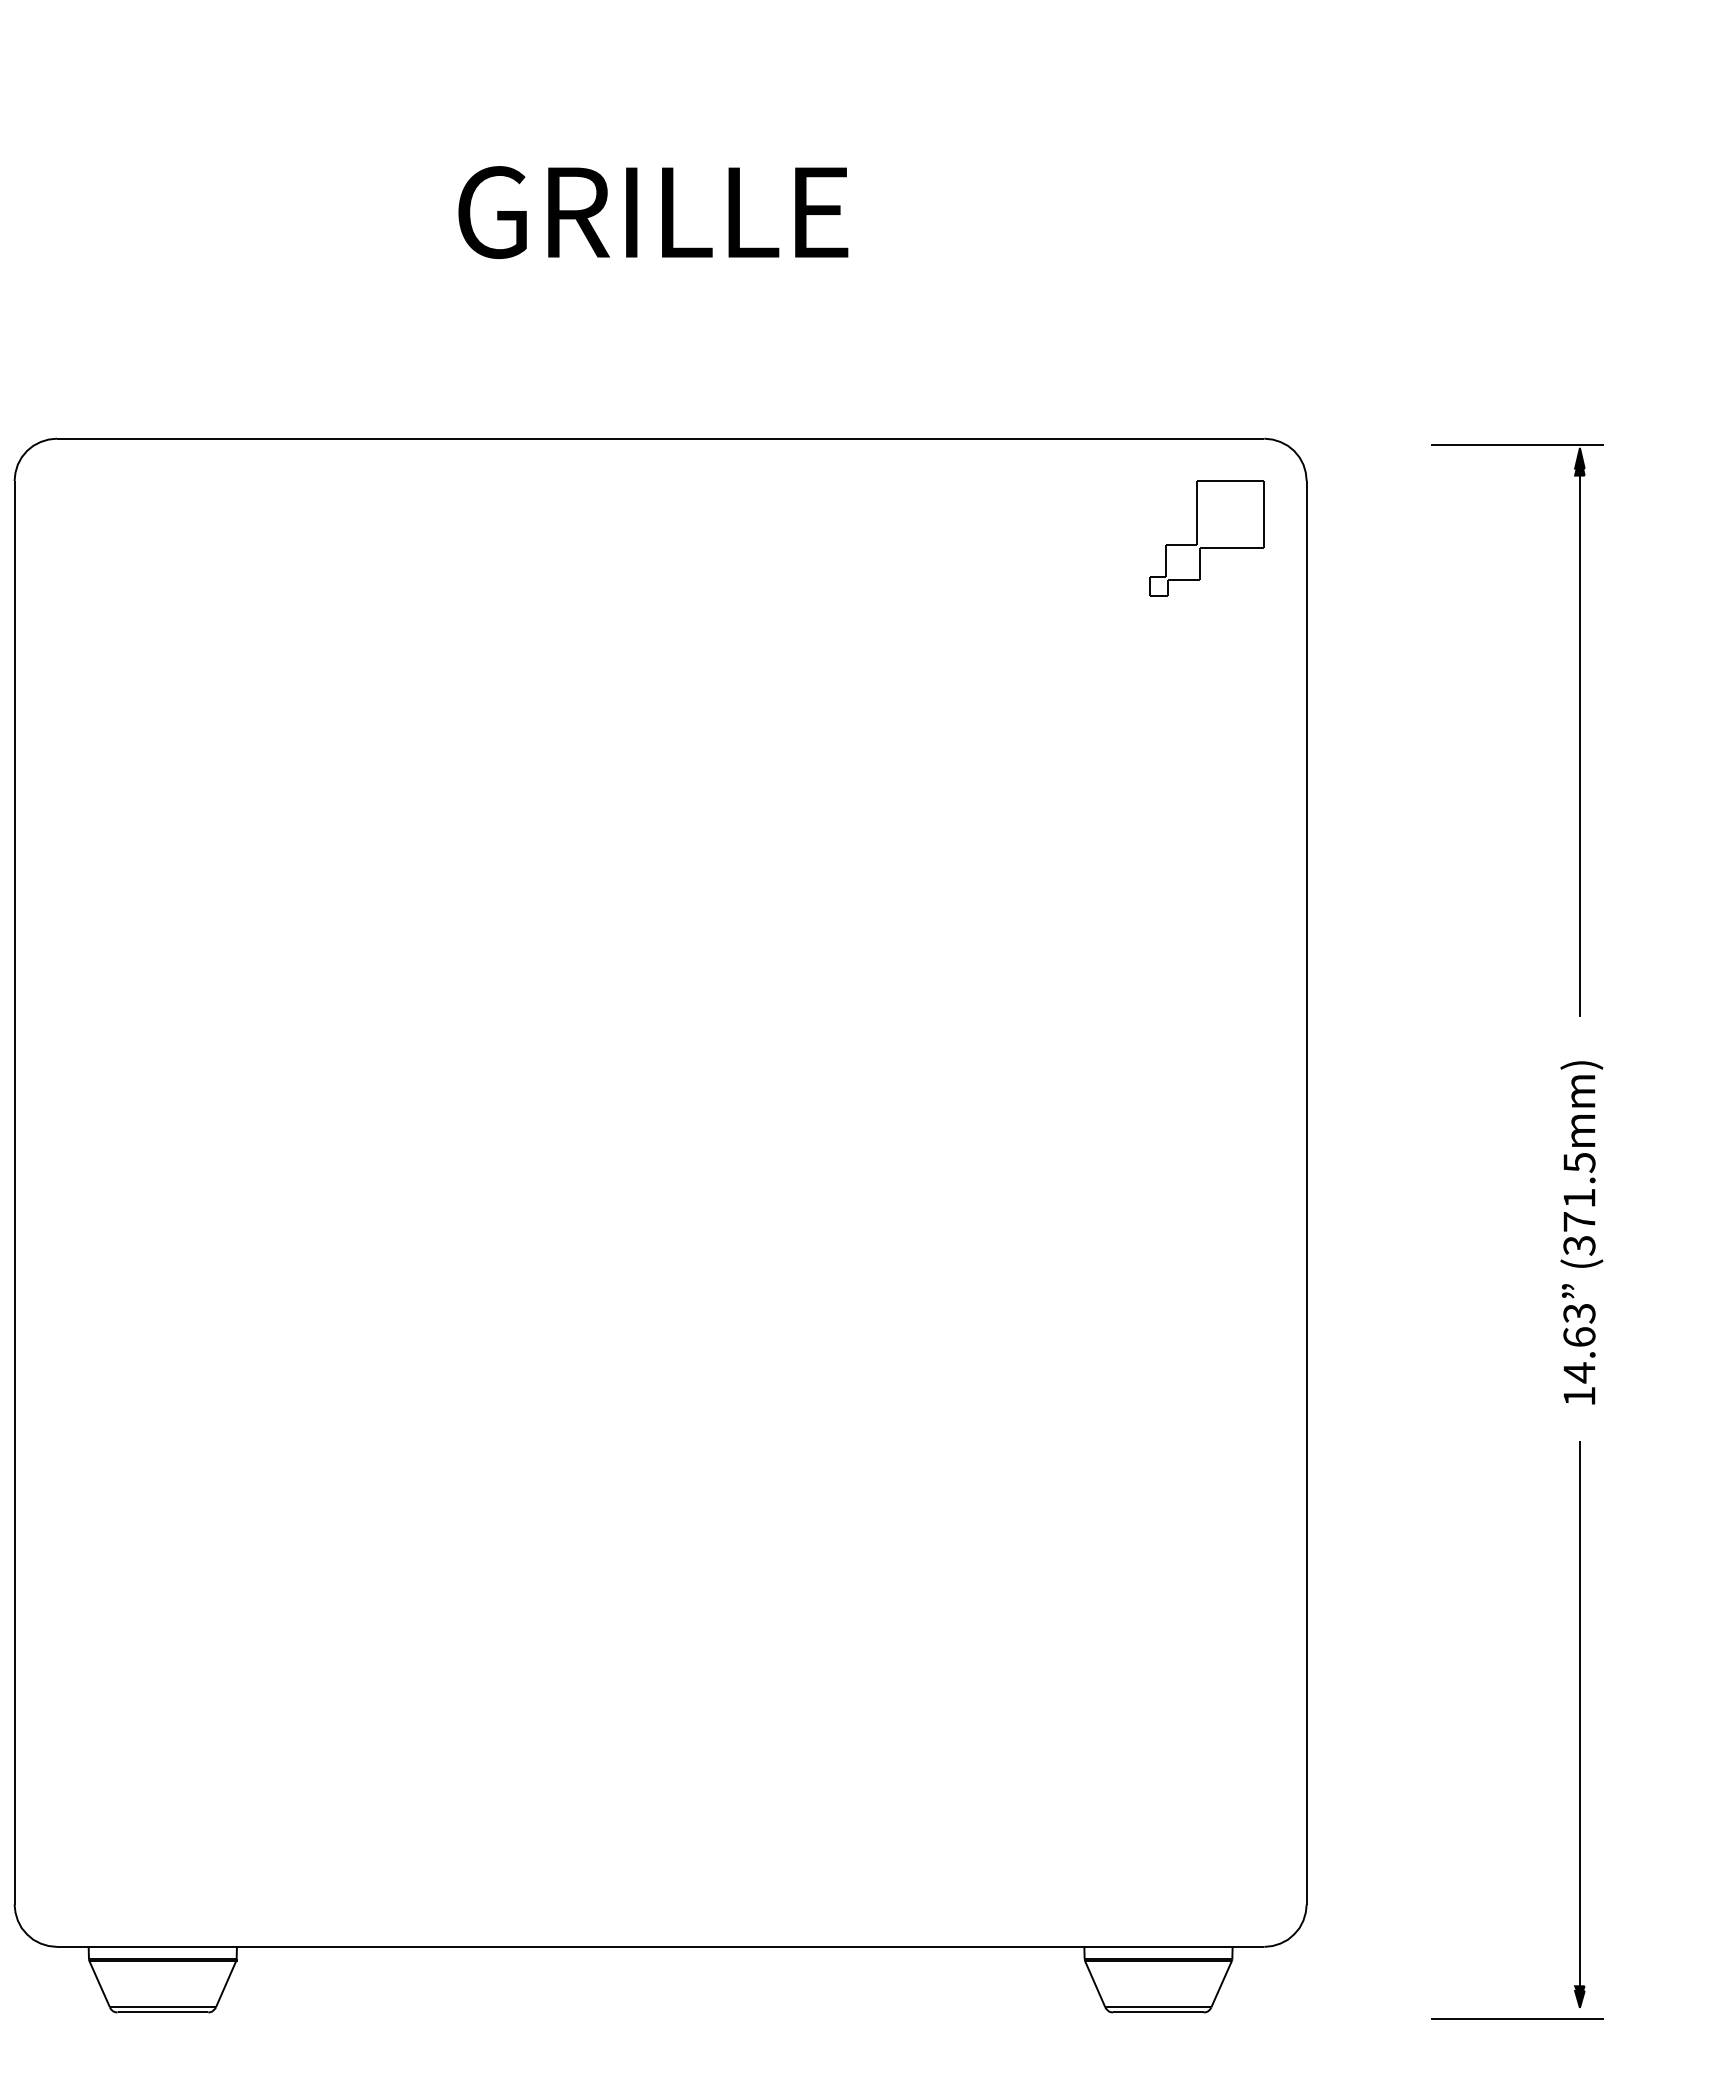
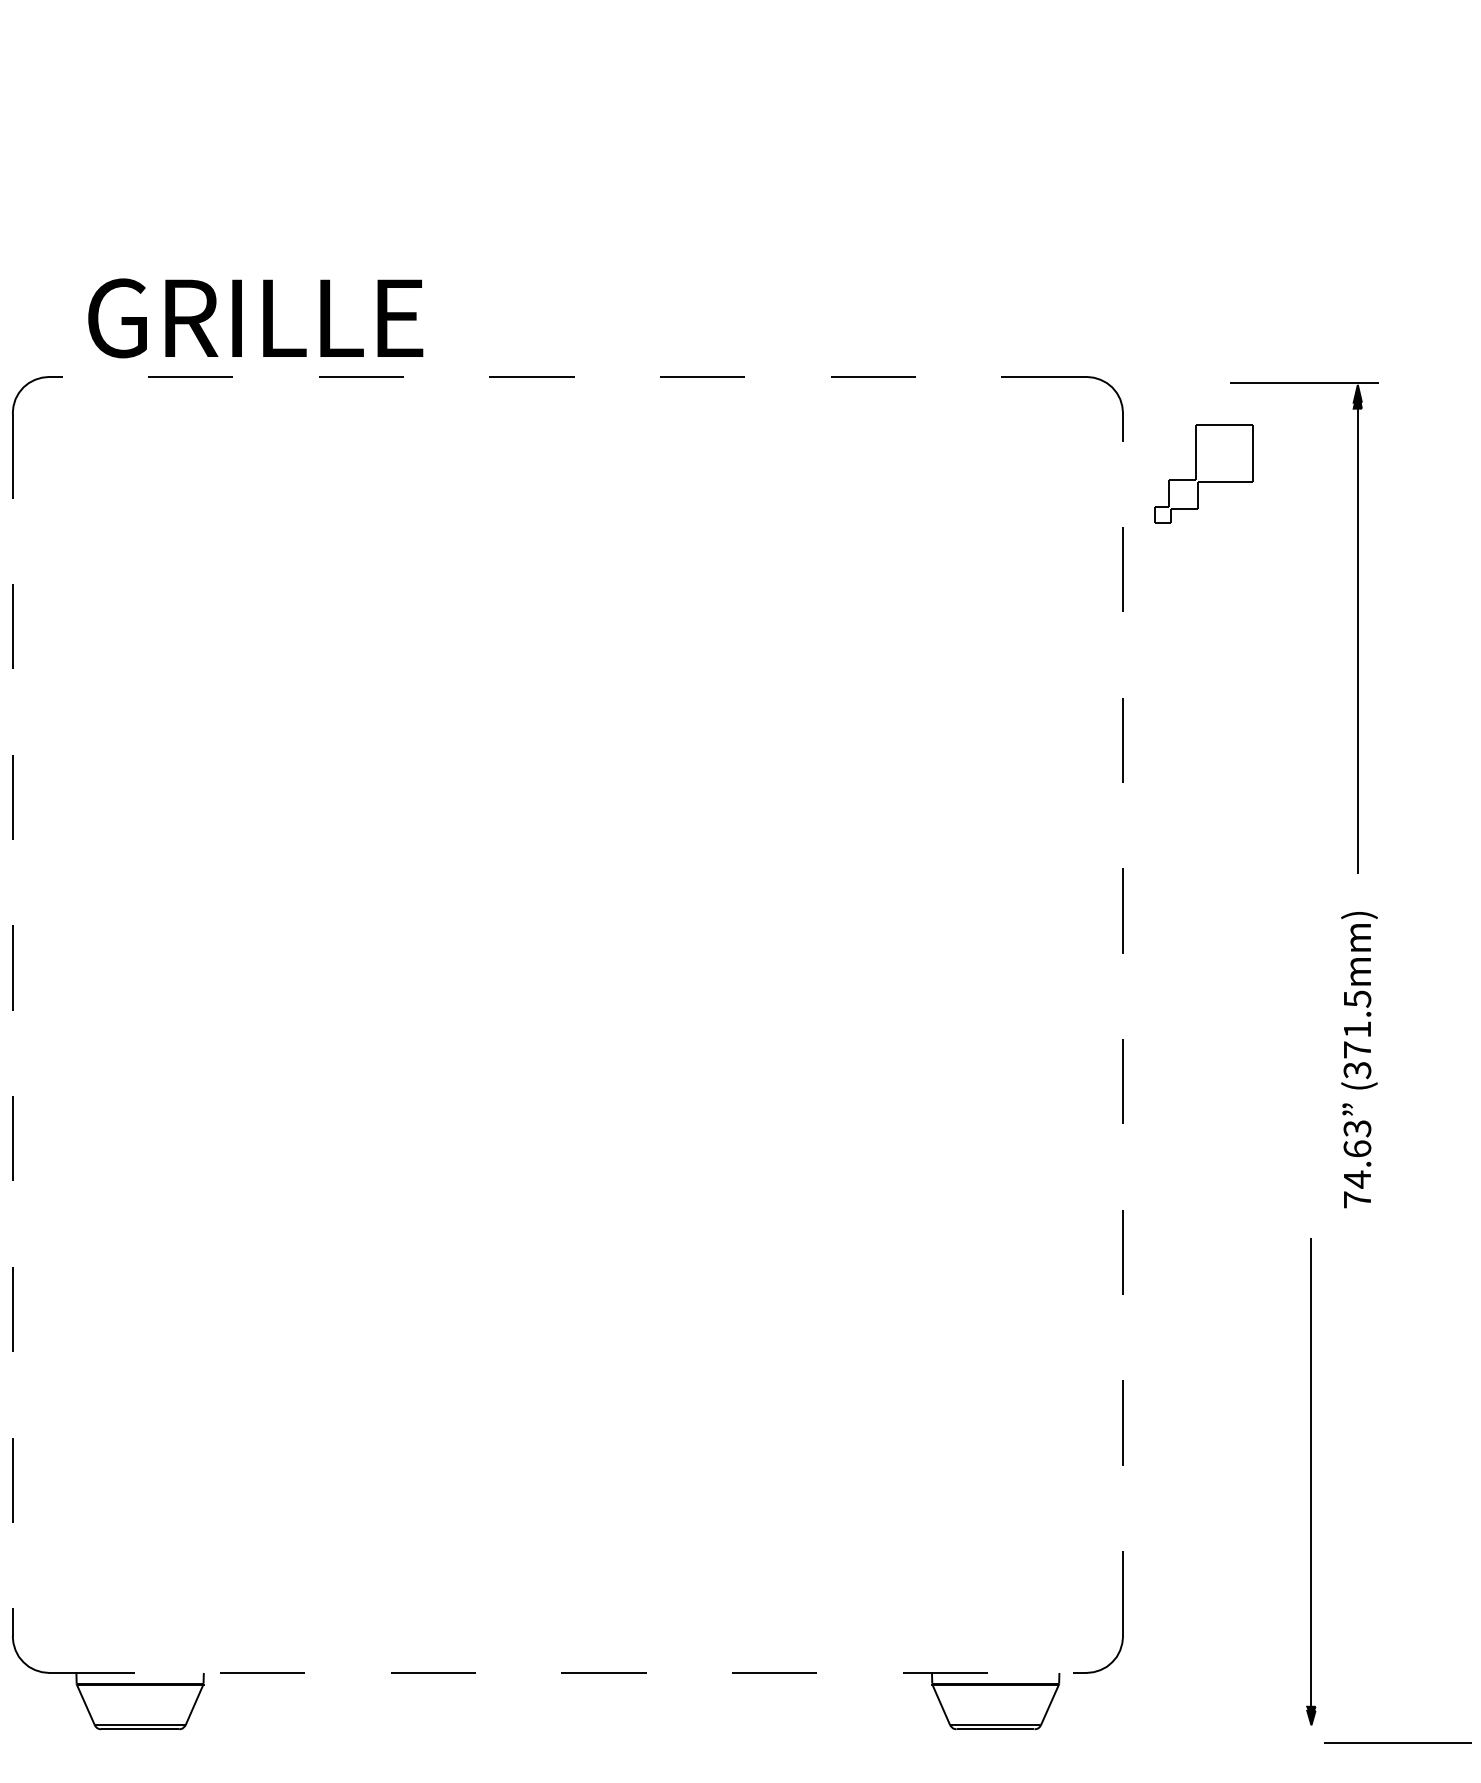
text: (653, 212) -> (255, 318), moved
line: (660, 438) -> (567, 376), solid -> dashed
part: (1206, 538) -> (1203, 473), moved
line: (14, 1192) -> (12, 1024), solid -> dashed
line: (1306, 1192) -> (1122, 1024), solid -> dashed
text: (1579, 1396) -> (1357, 1199), 14.63 -> 74.63
part: (1579, 1724) -> (1311, 1481), moved
line: (660, 1946) -> (567, 1672), solid -> dashed
line: (1517, 2018) -> (1397, 1742), moved

